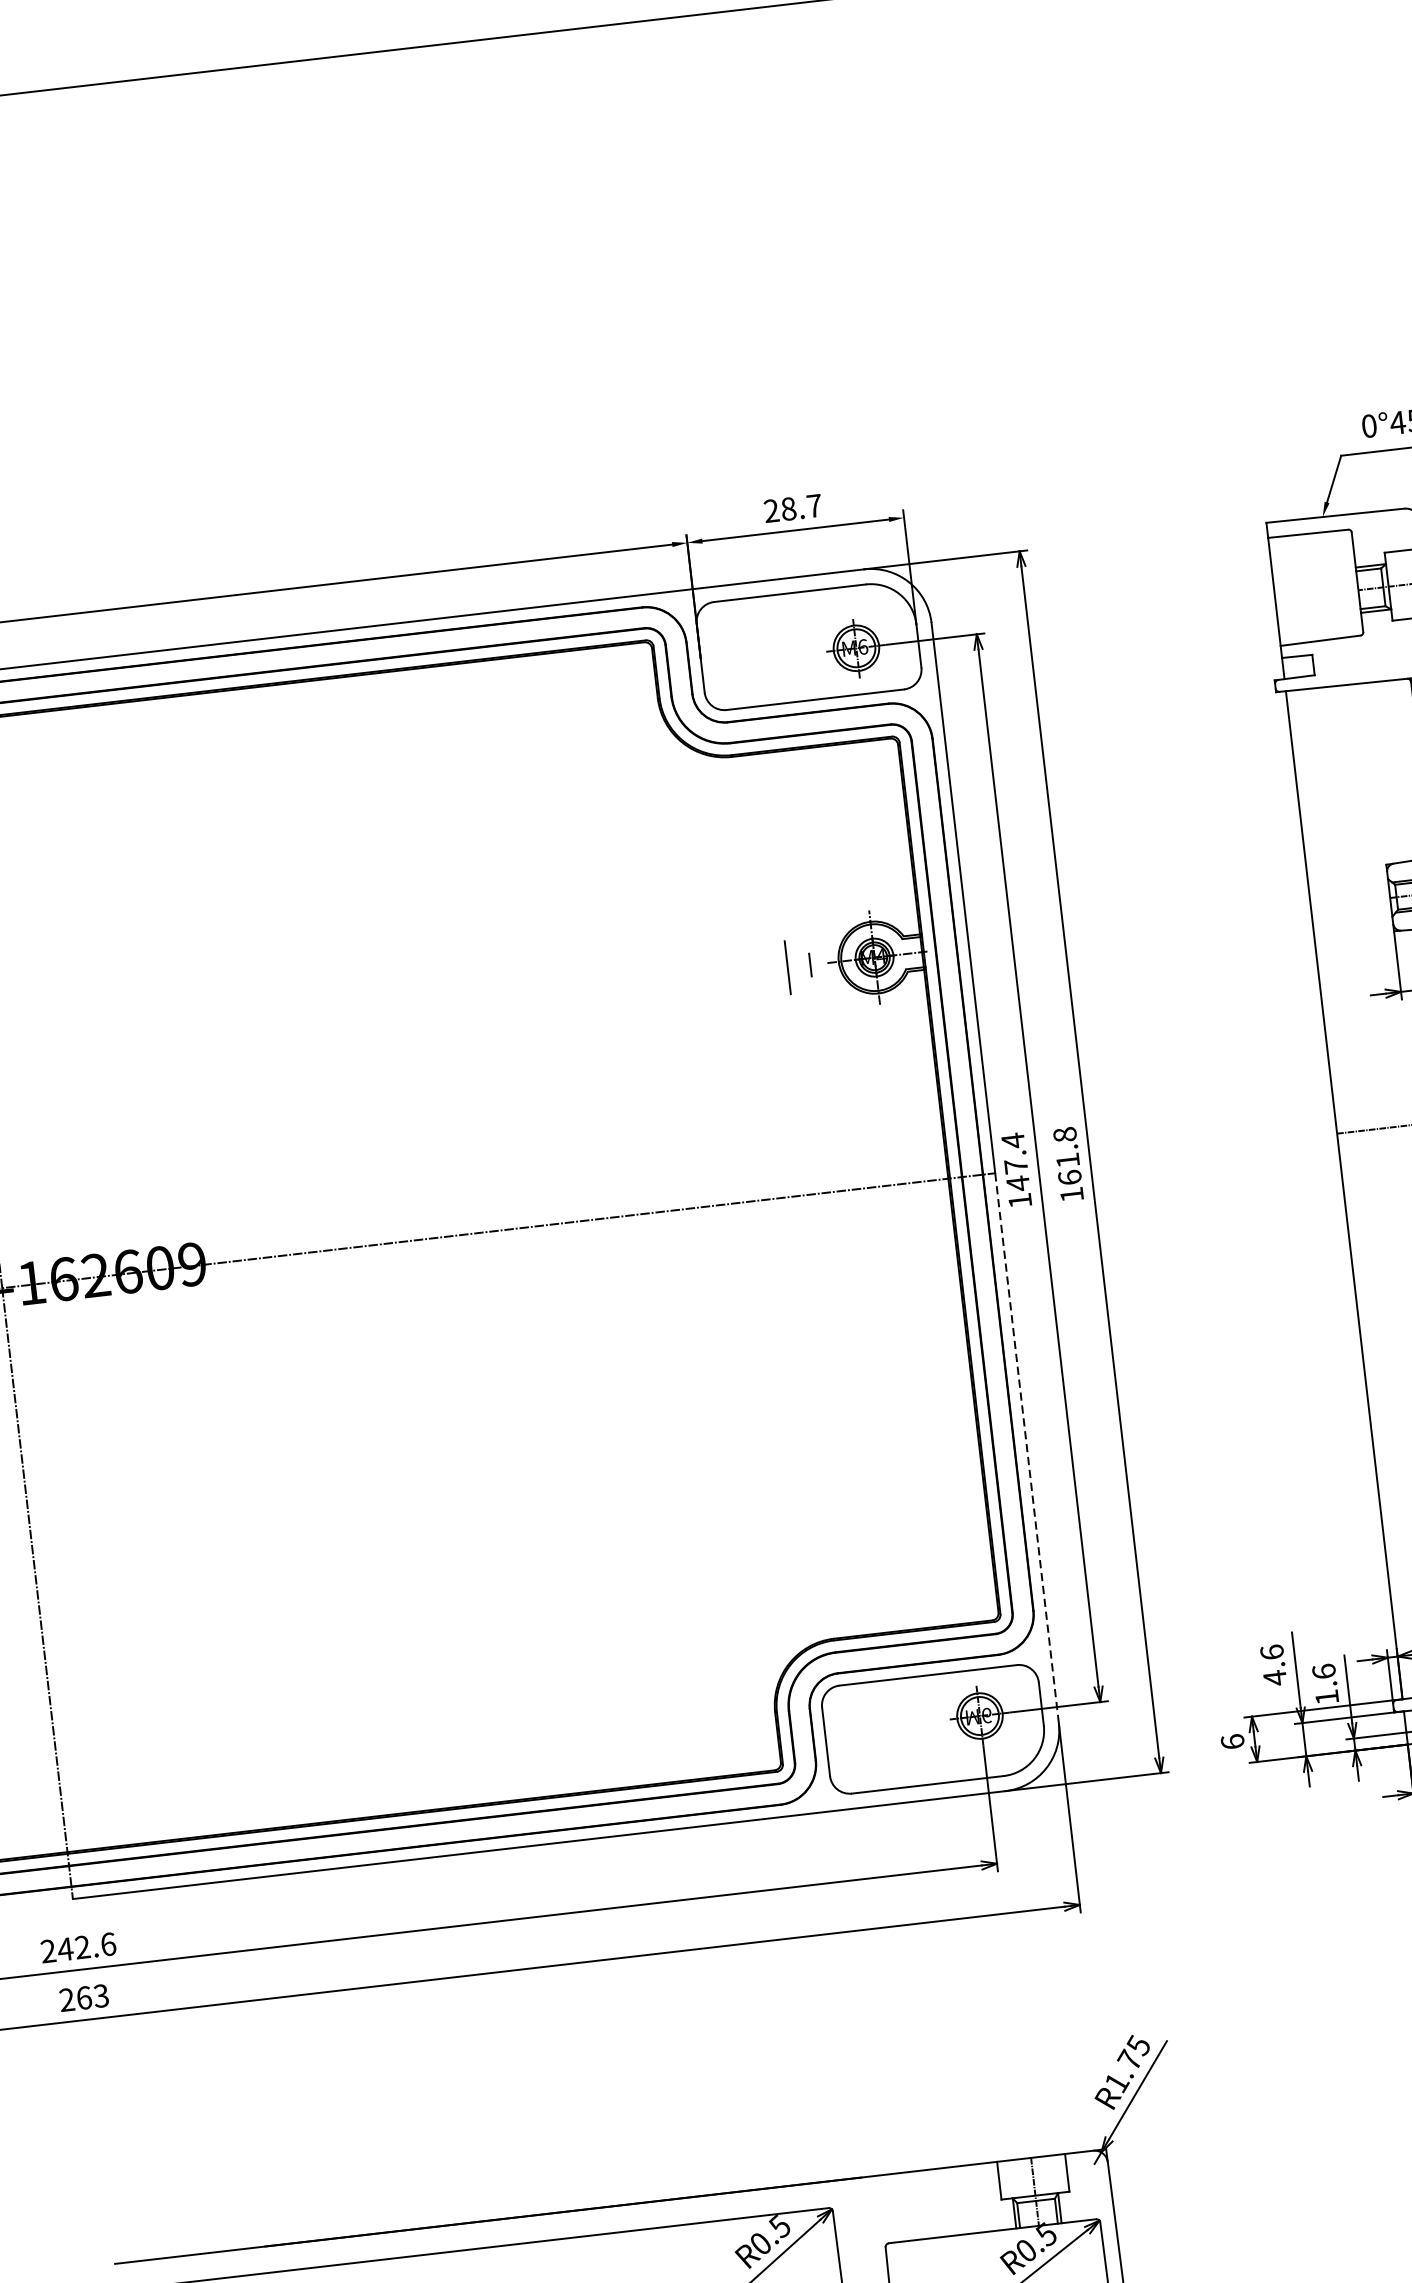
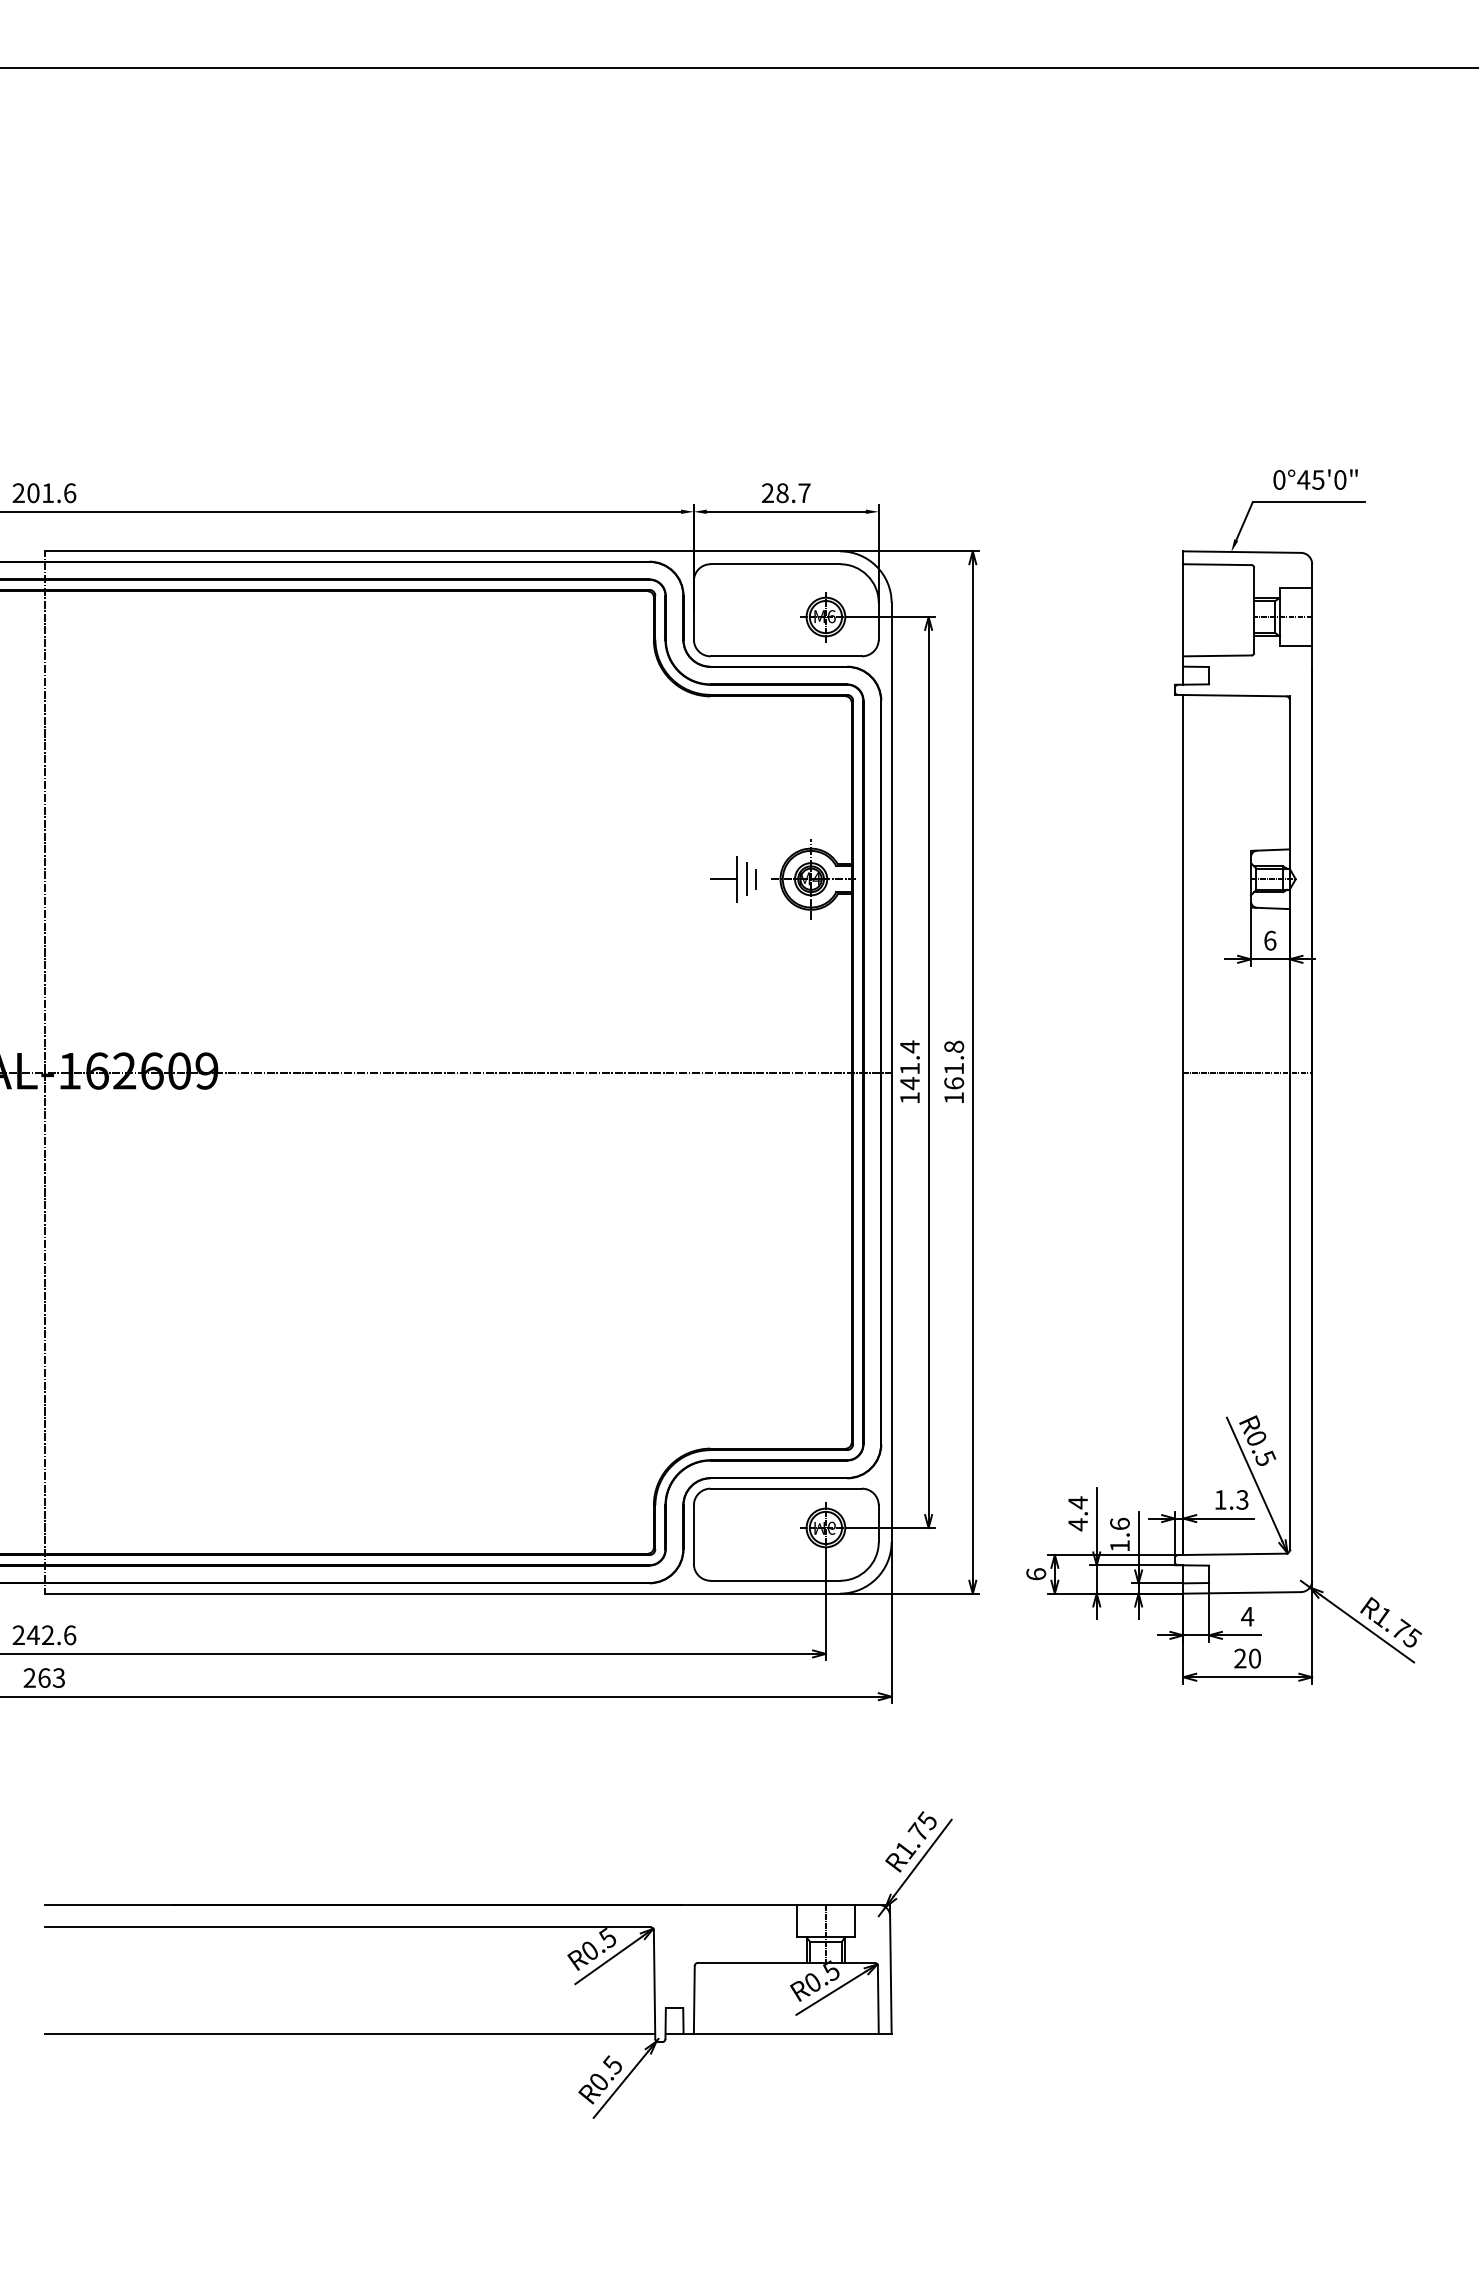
line: (798, 966) -> (746, 879), added
line: (773, 969) -> (724, 879), added
text: (1015, 1166) -> (909, 1068), 147.4 -> 141.4
line: (1026, 1448) -> (891, 1307), dashed -> solid
text: (1272, 1651) -> (1078, 1502), 4.6 -> 4.4

